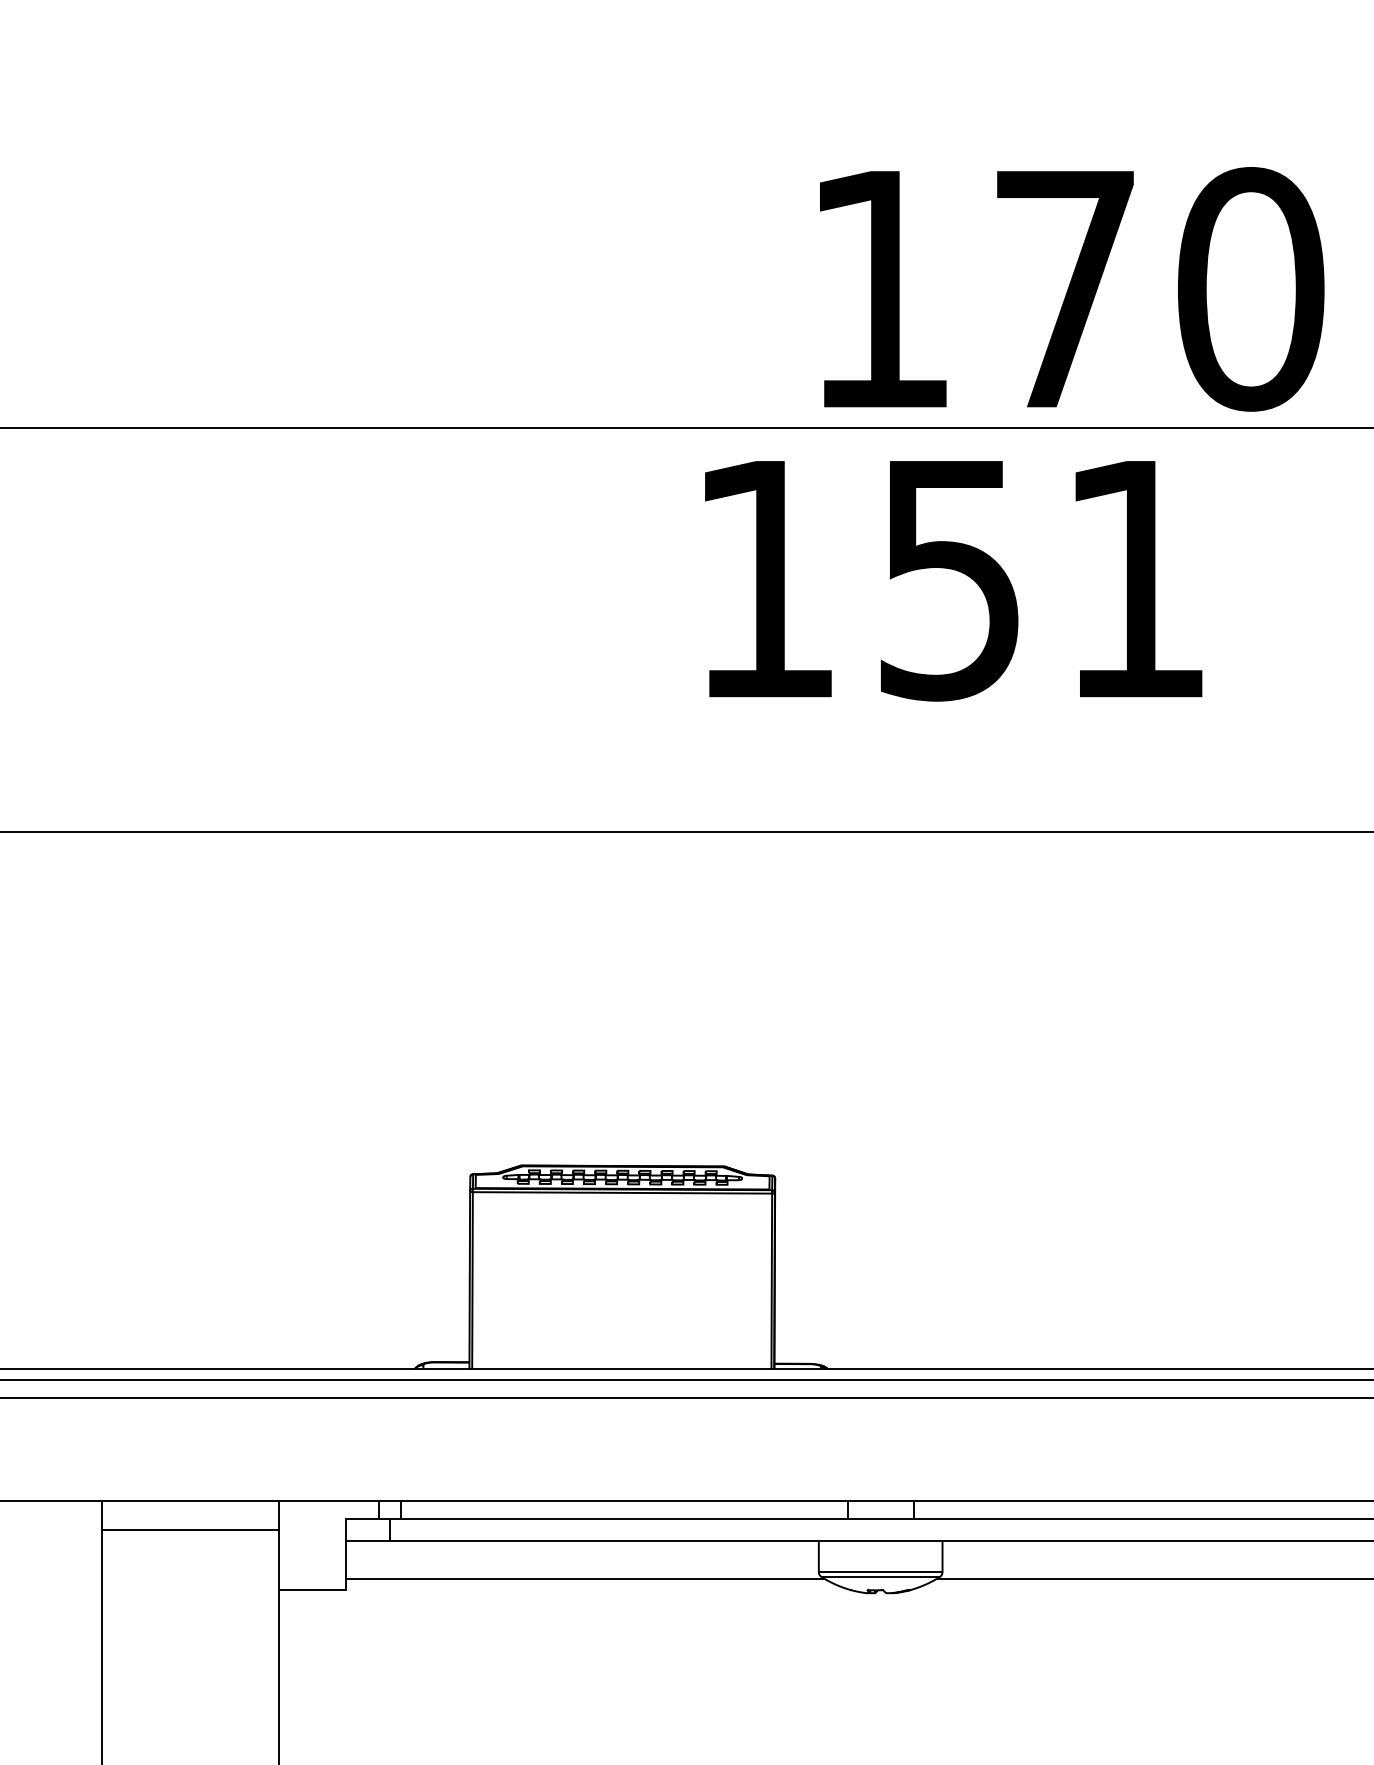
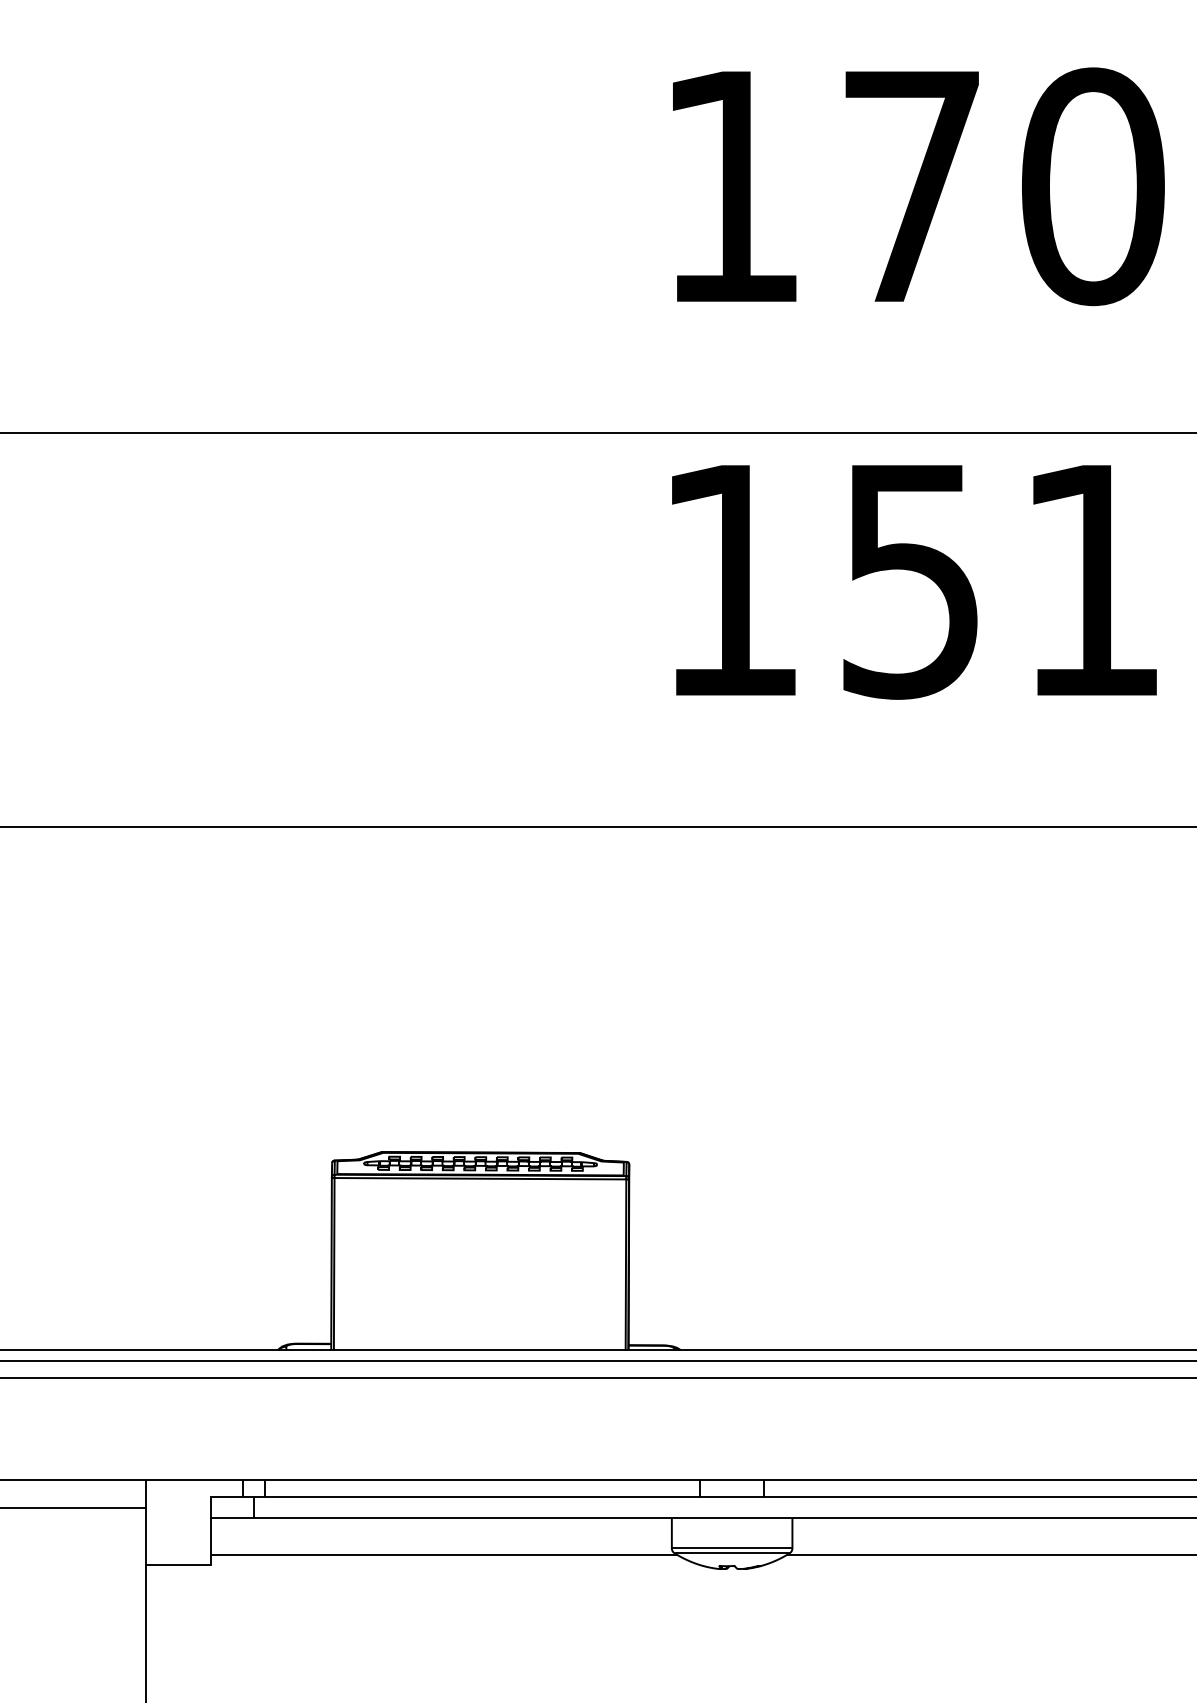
text: (1072, 289) -> (919, 186), moved
text: (953, 581) -> (914, 582), moved

